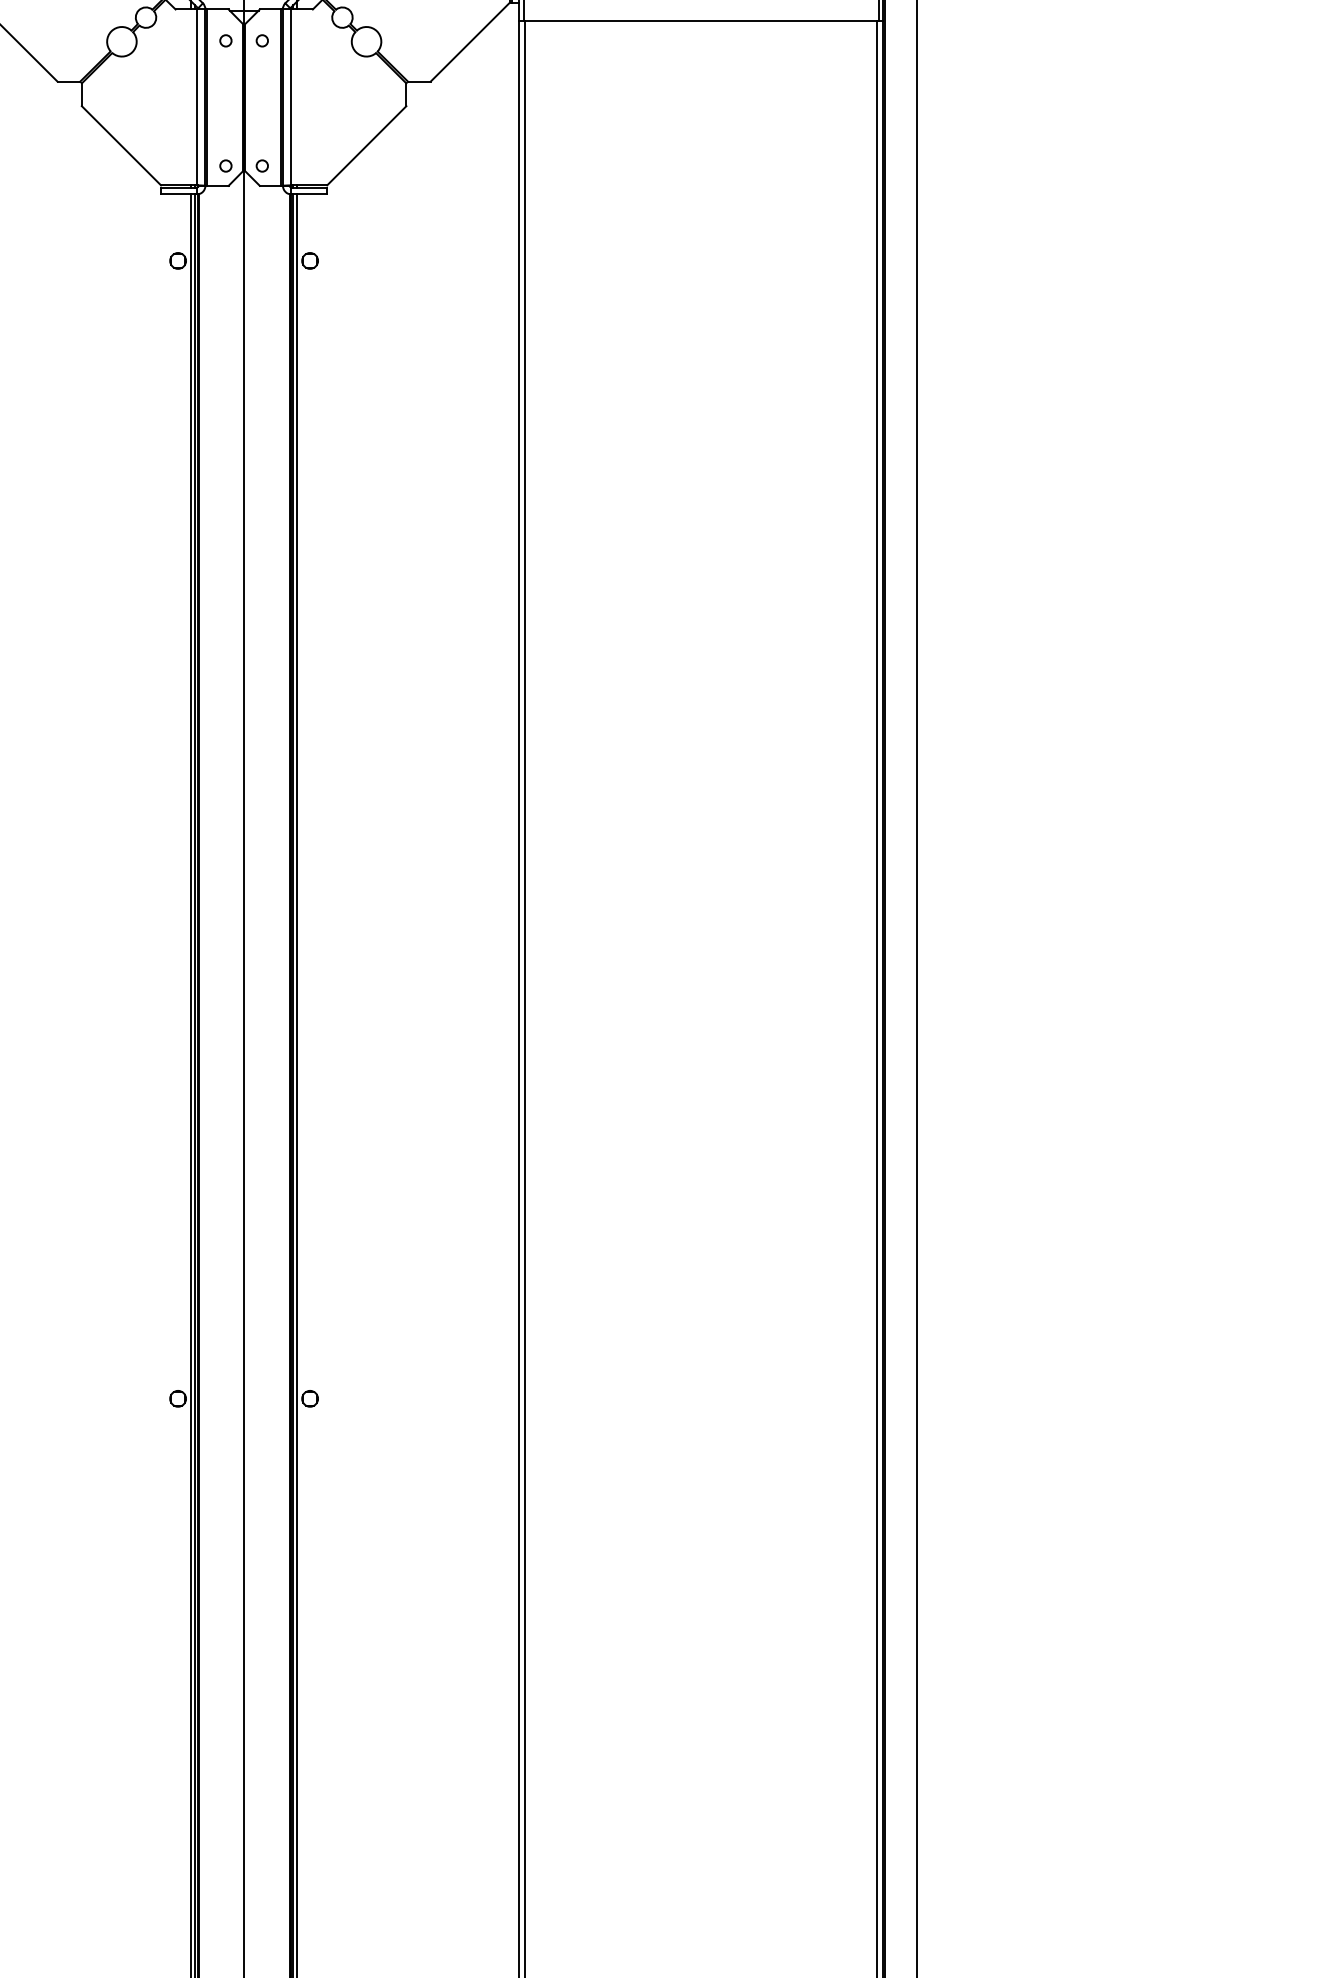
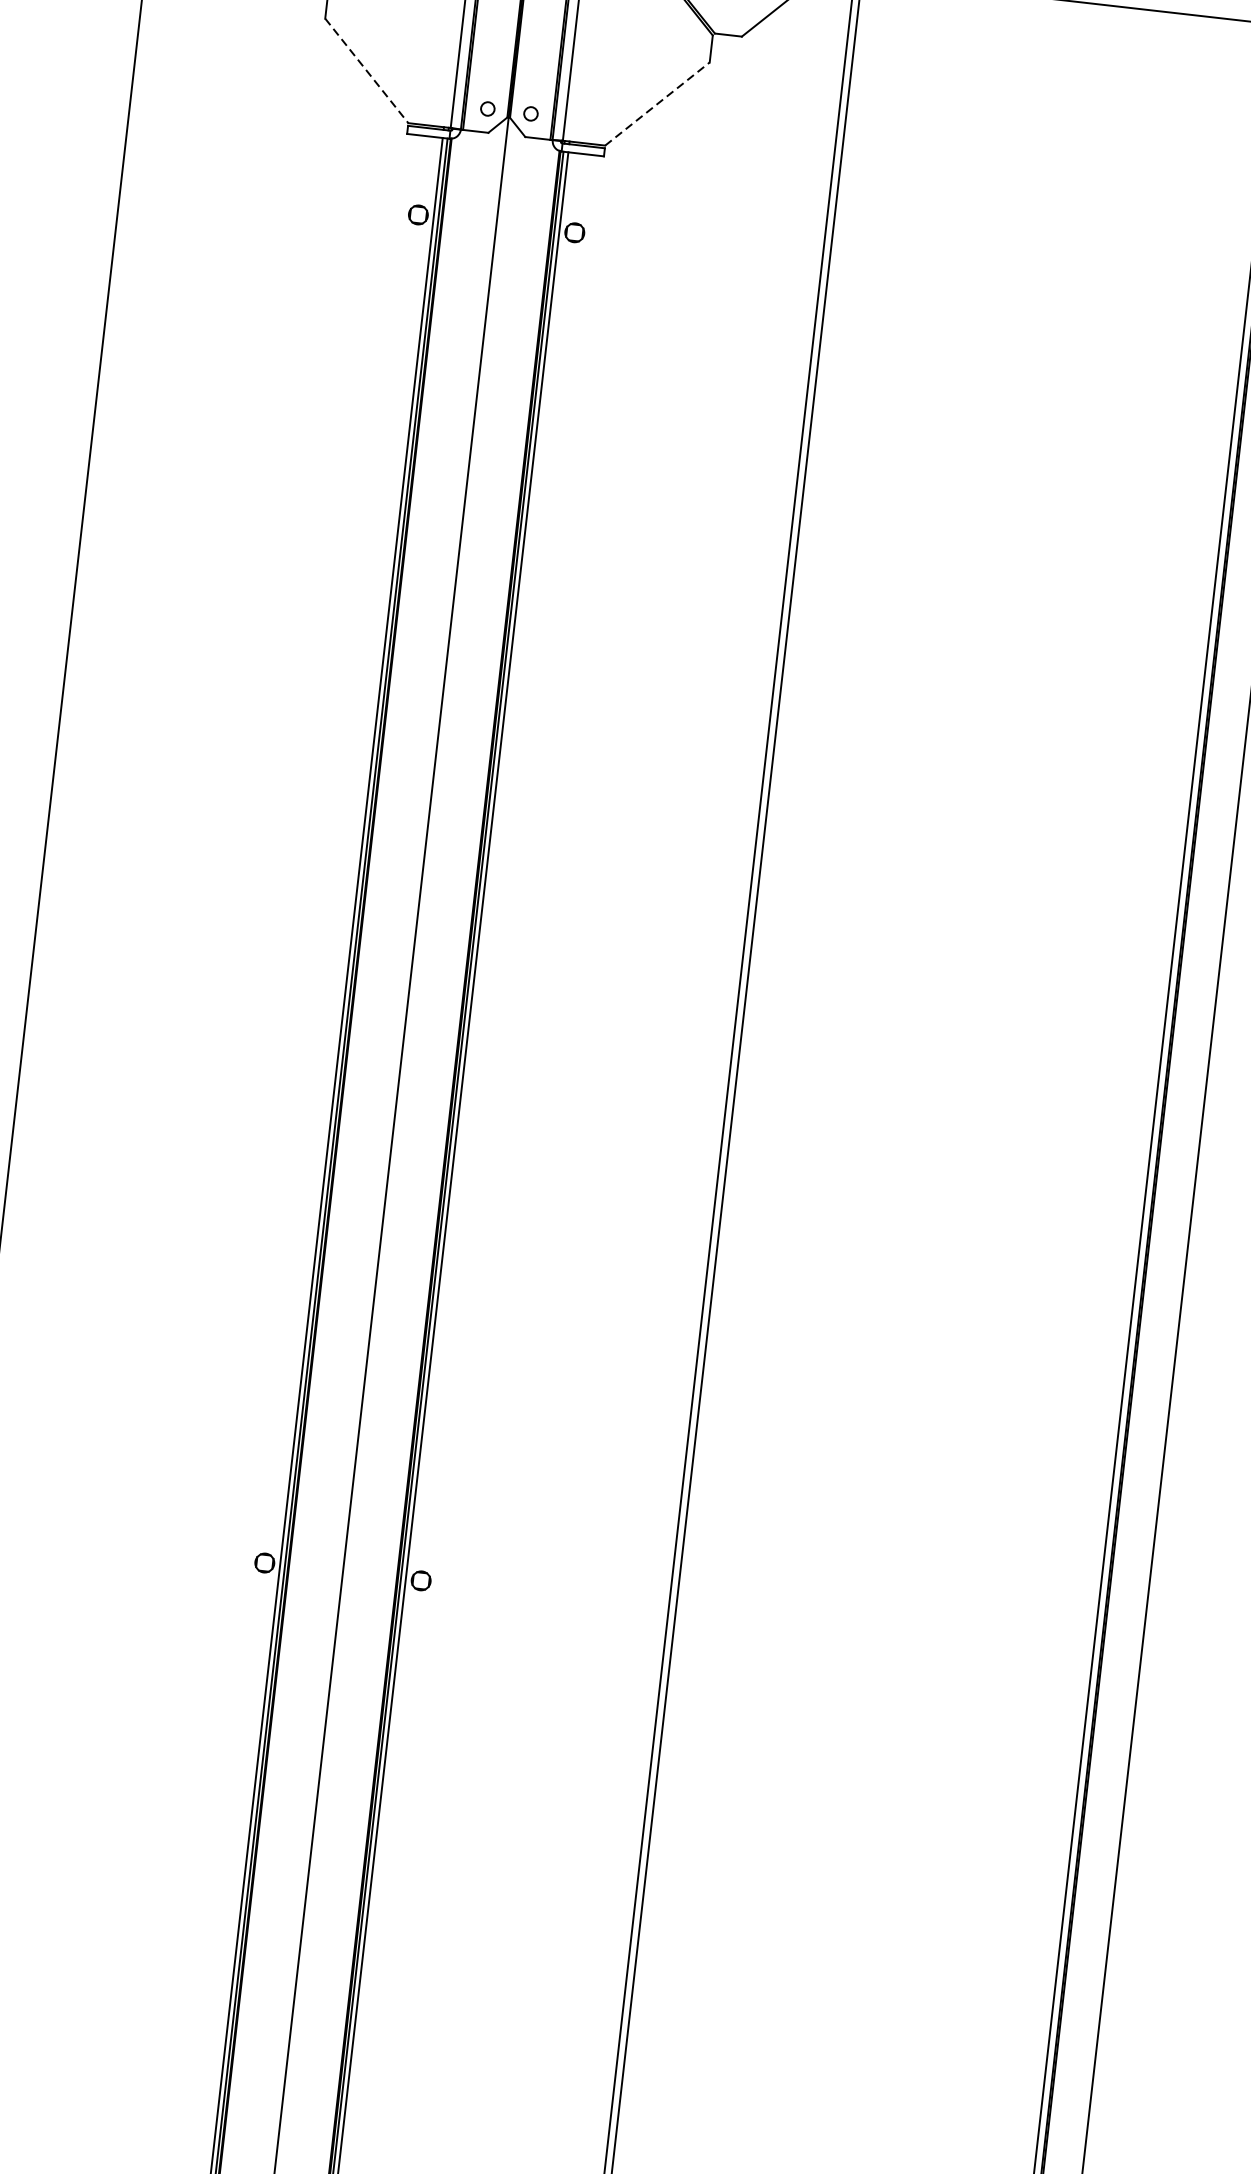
line: (367, 145) -> (658, 103), solid -> dashed
line: (121, 146) -> (366, 71), solid -> dashed

